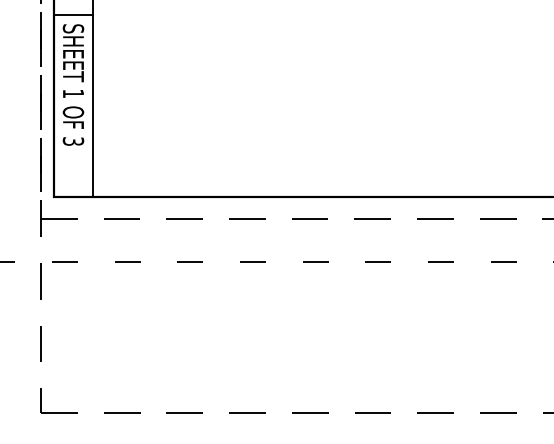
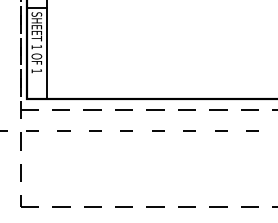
text: (72, 142) -> (36, 71), 3 -> 1

